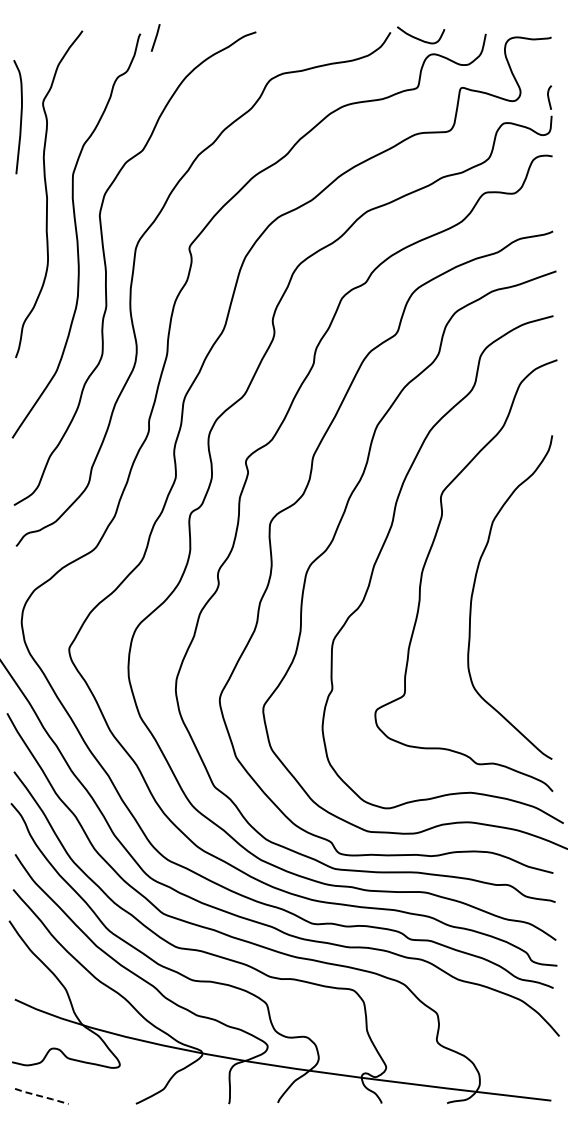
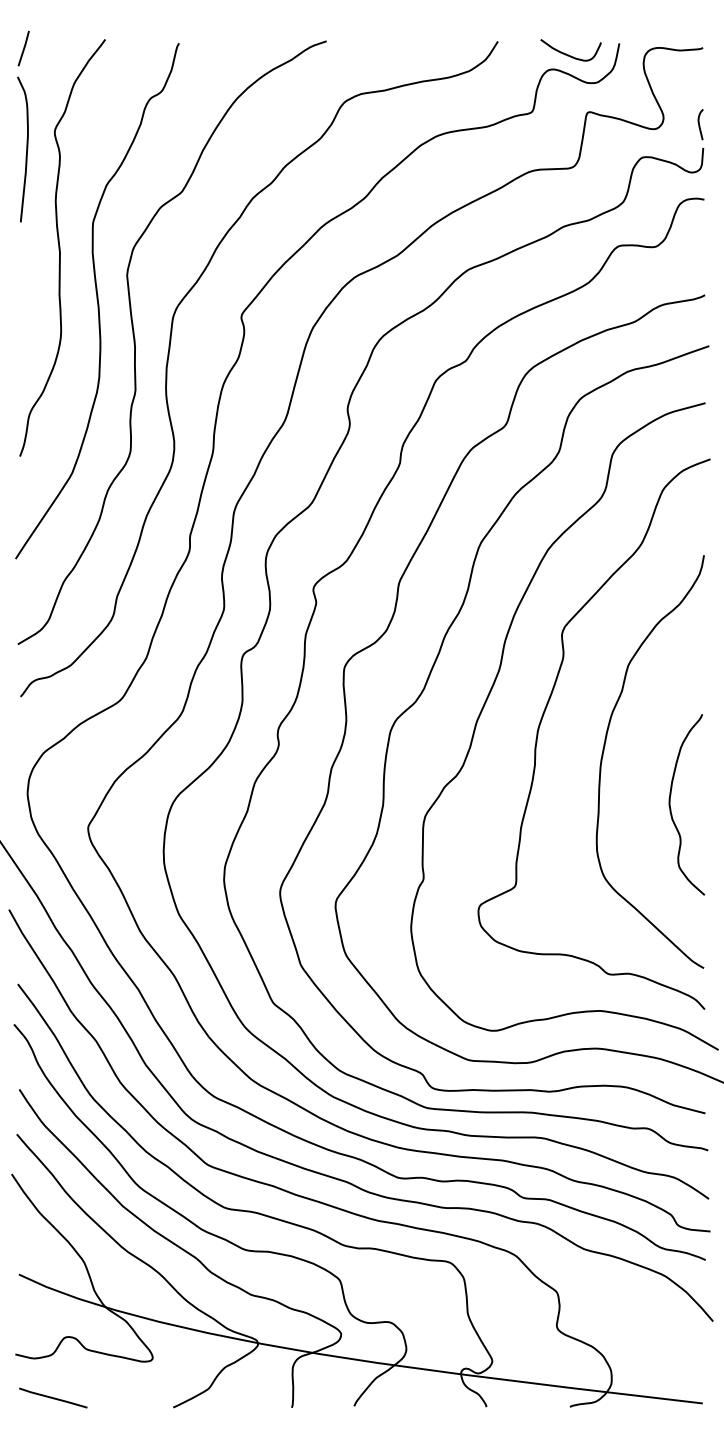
line: (155, 37) -> (23, 48), moved
curve: (419, 38) -> (569, 54), moved
curve: (526, 630) -> (671, 804), added
line: (42, 1096) -> (54, 1398), dashed -> solid

